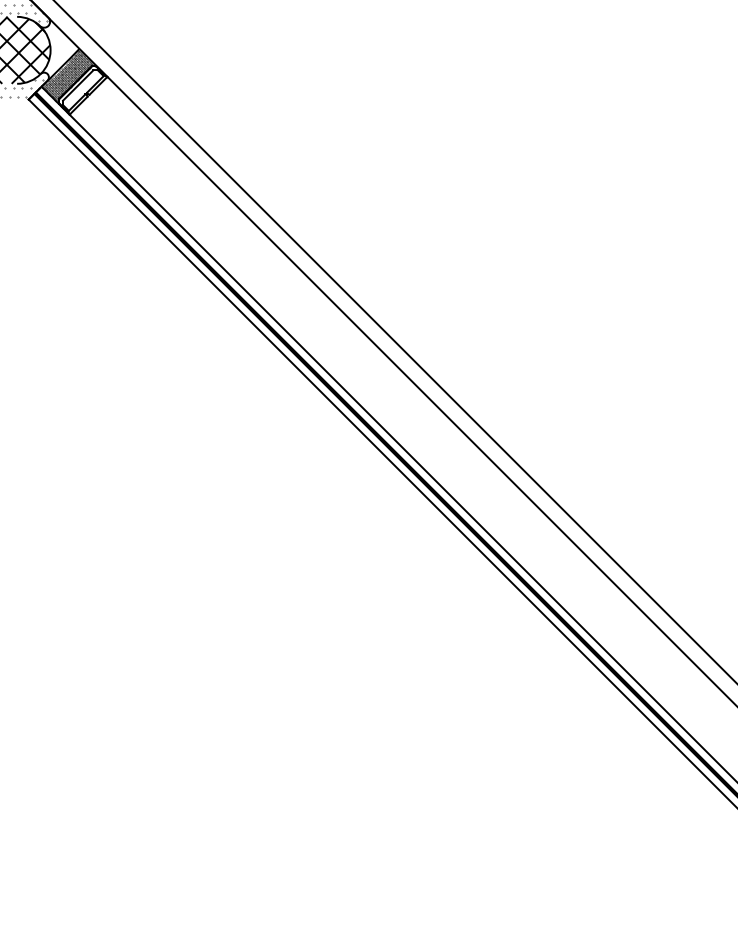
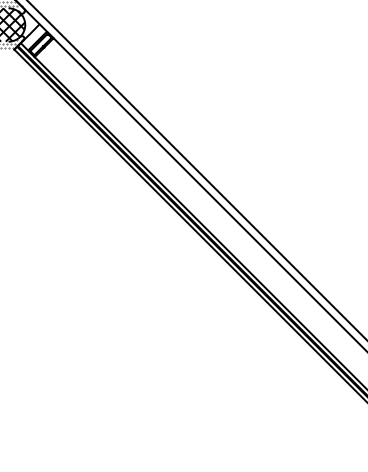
hatch: (69, 81) -> (34, 40), removed

